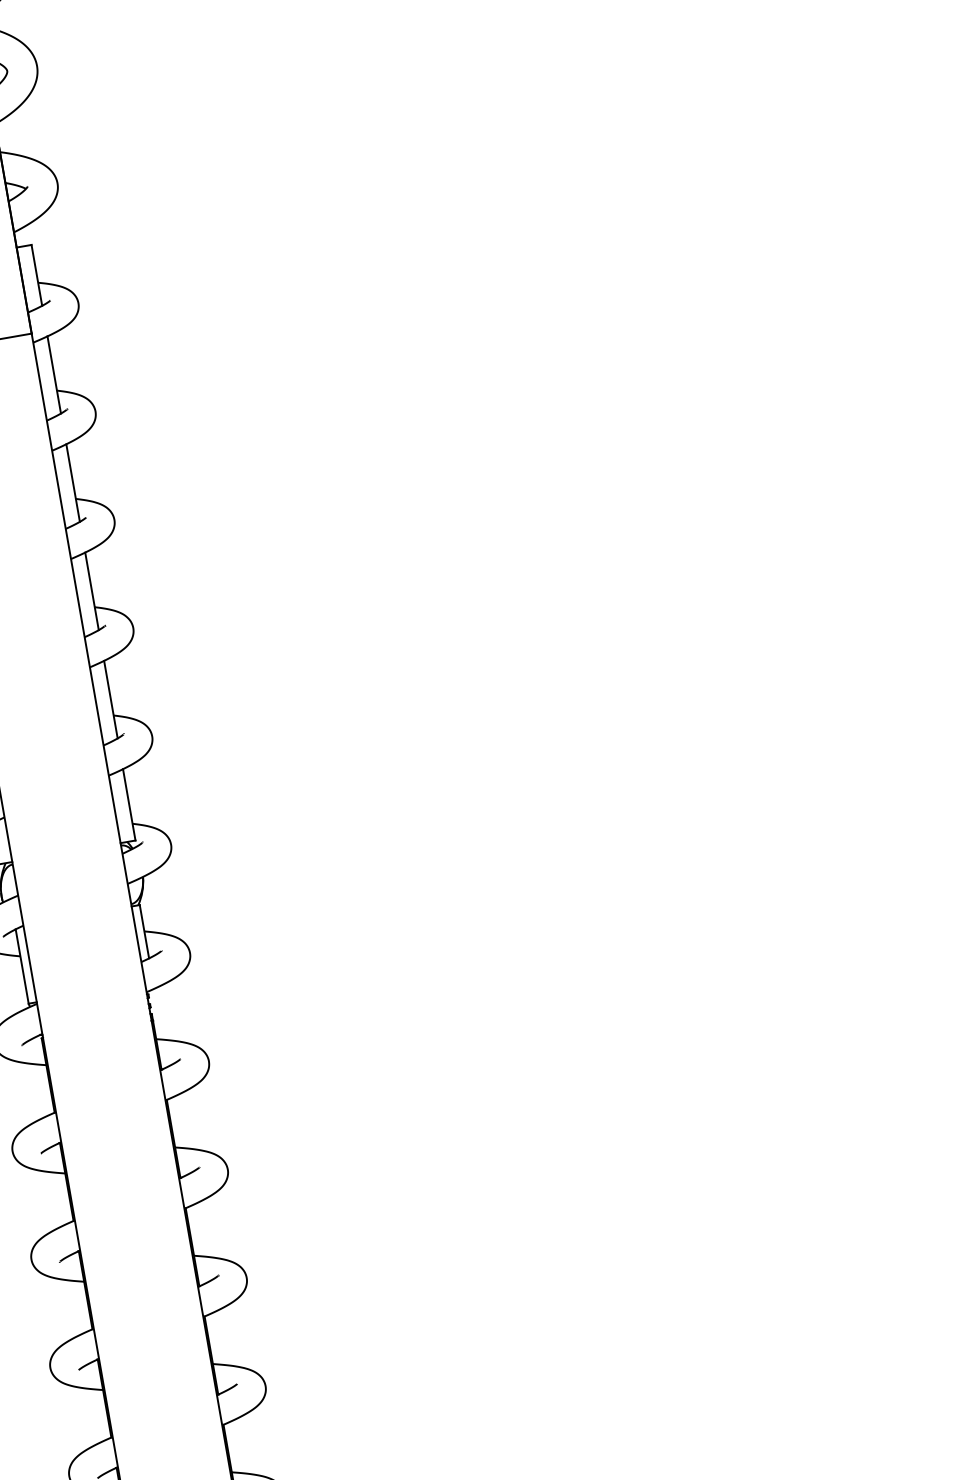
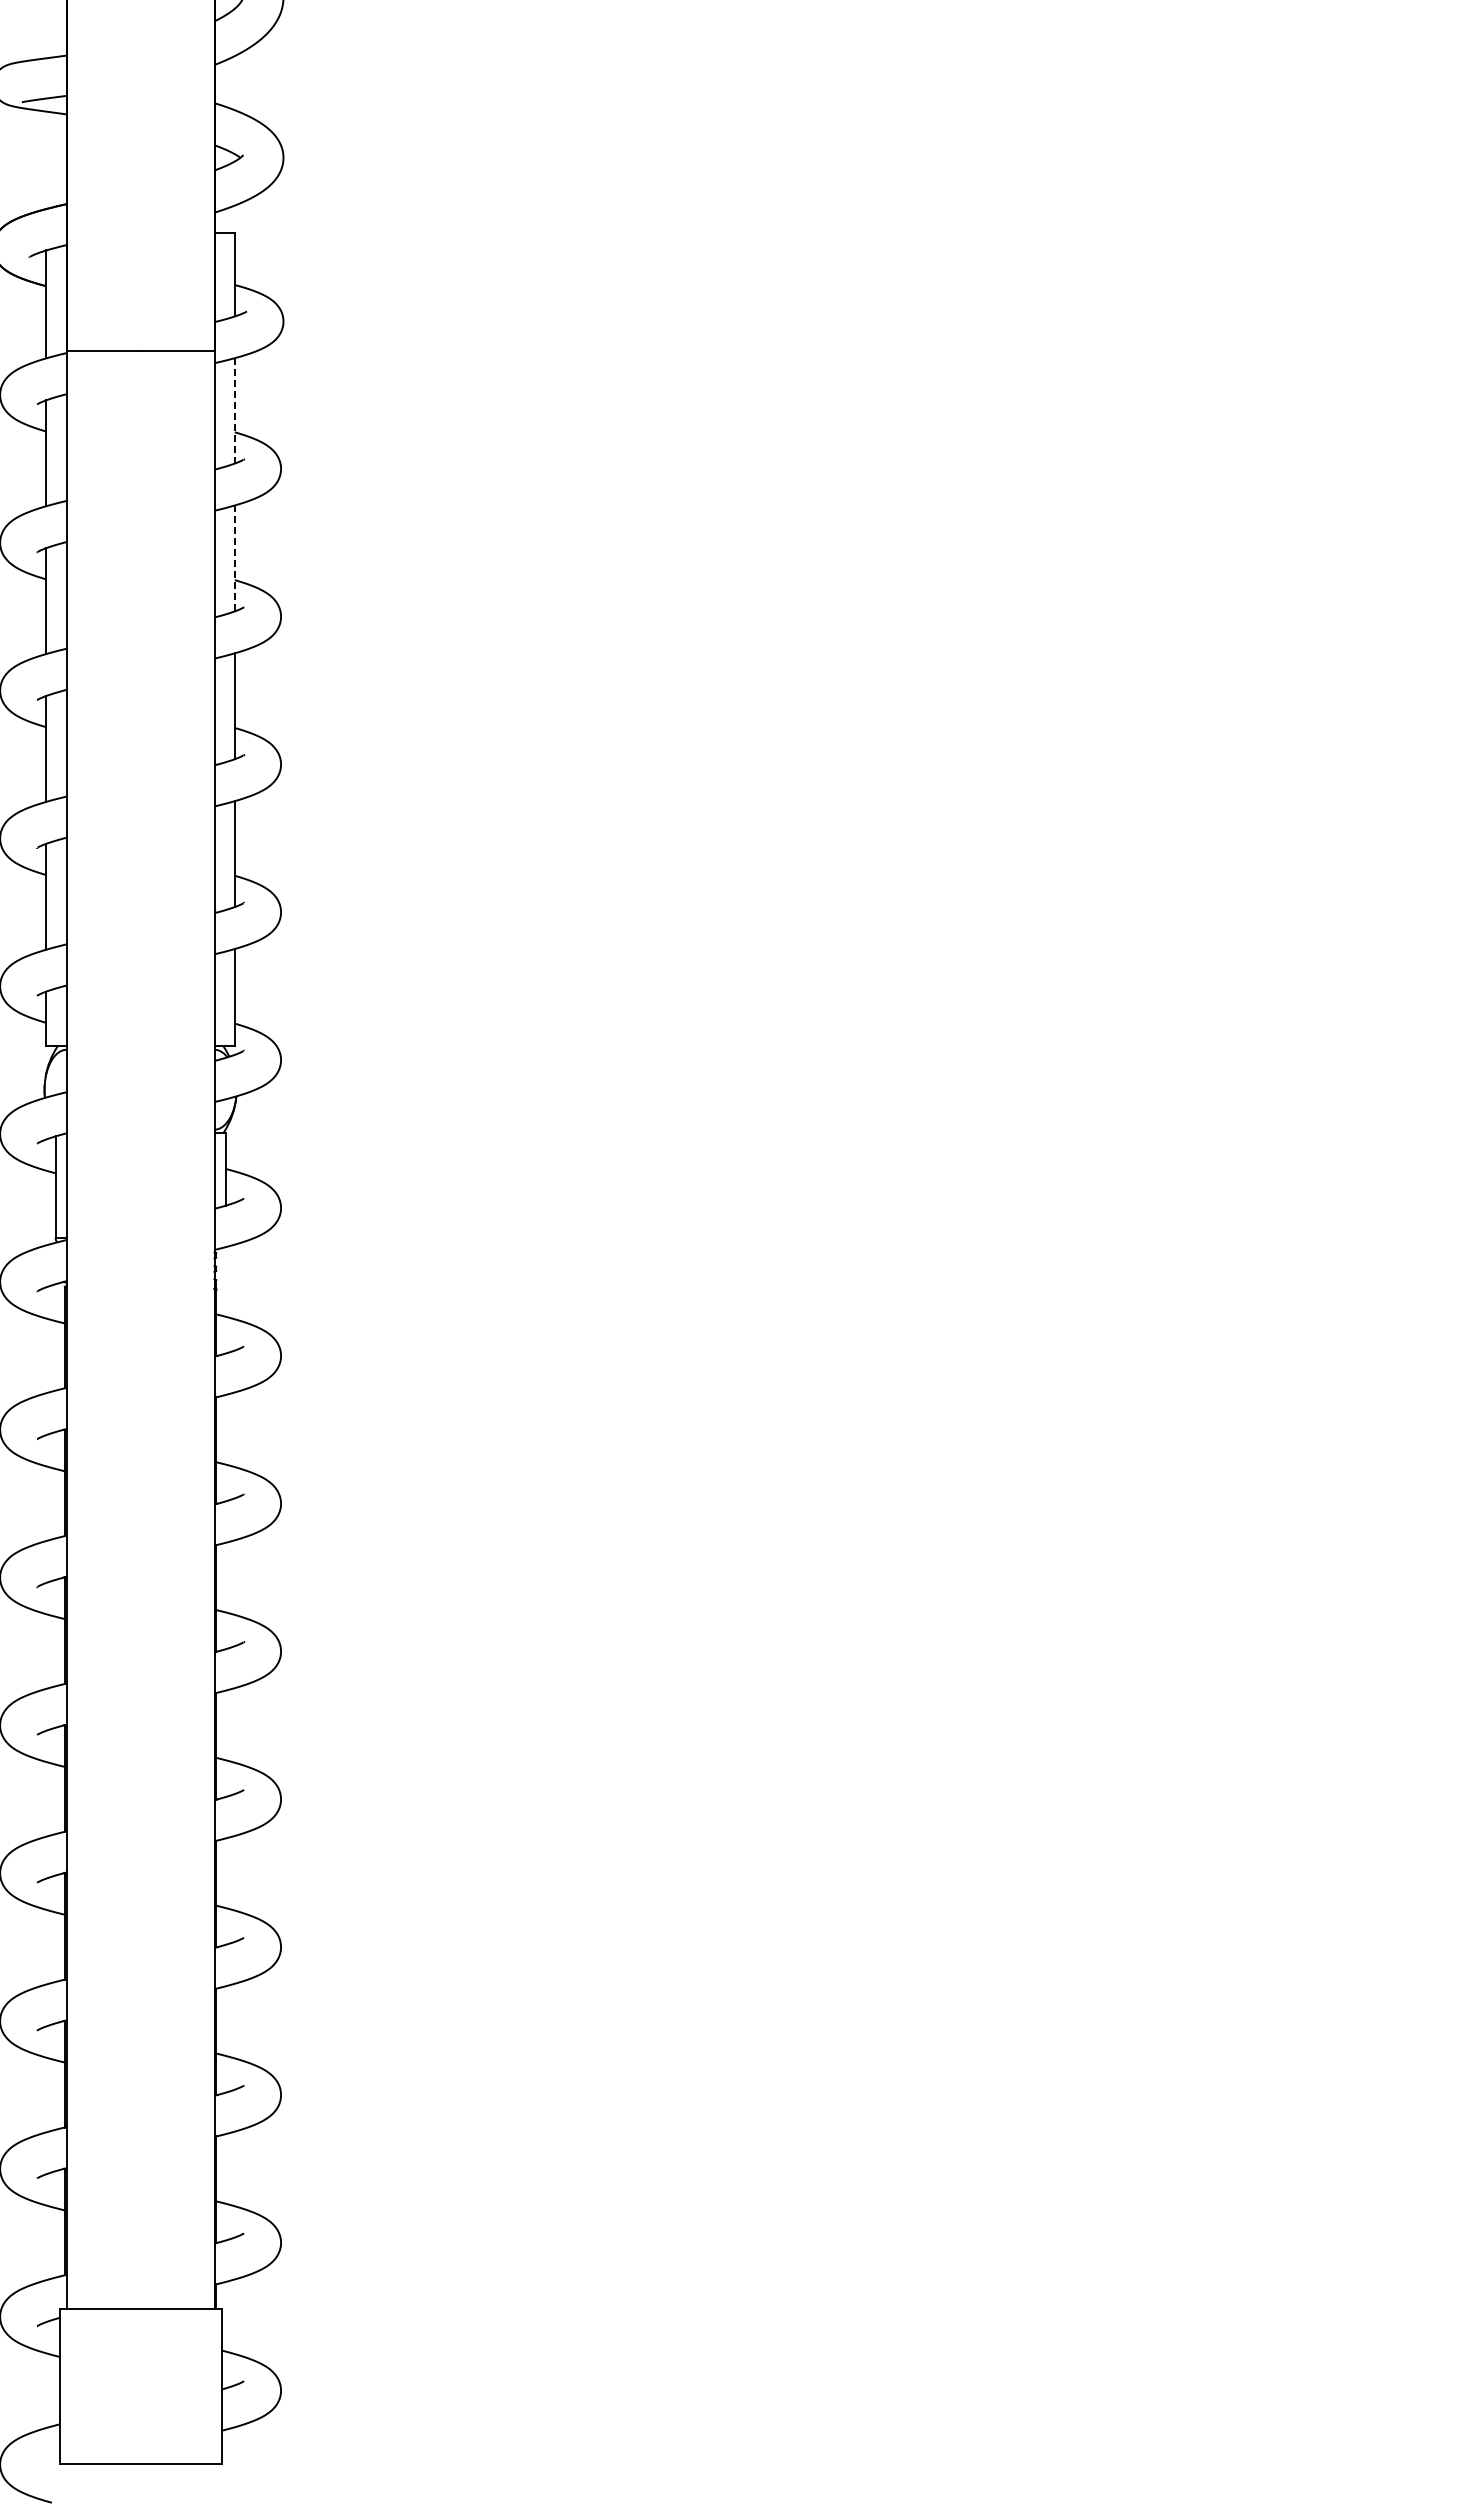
line: (53, 374) -> (234, 410), solid -> dashed
line: (72, 483) -> (234, 558), solid -> dashed

